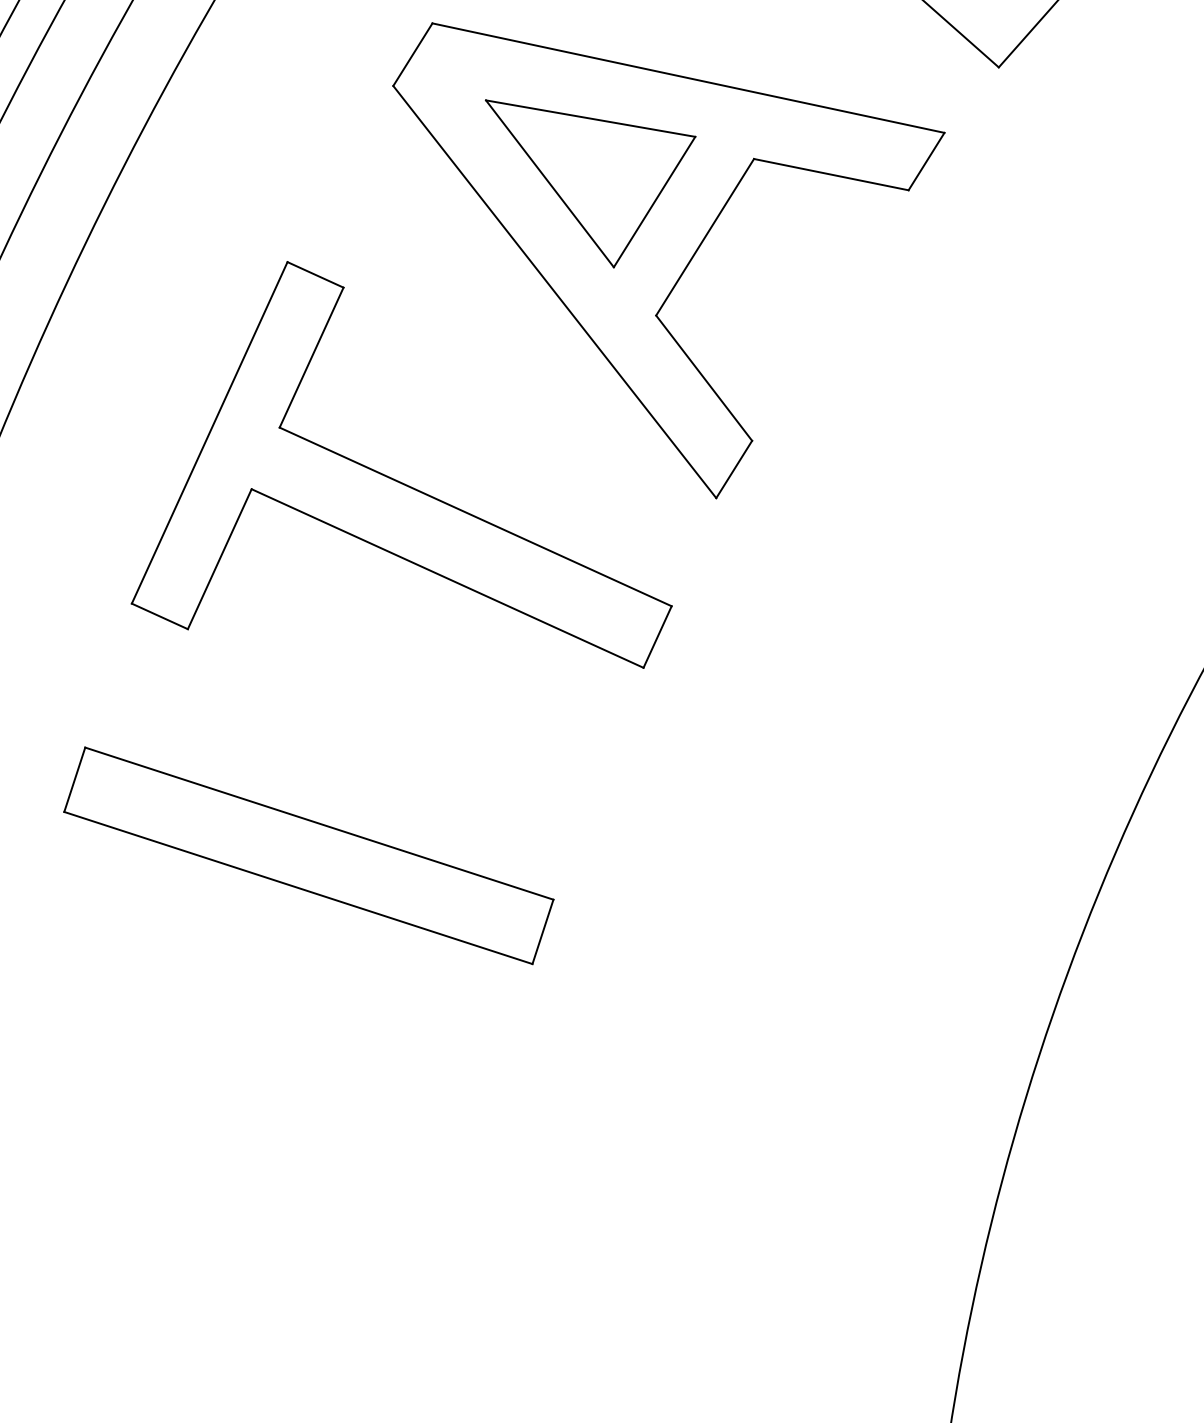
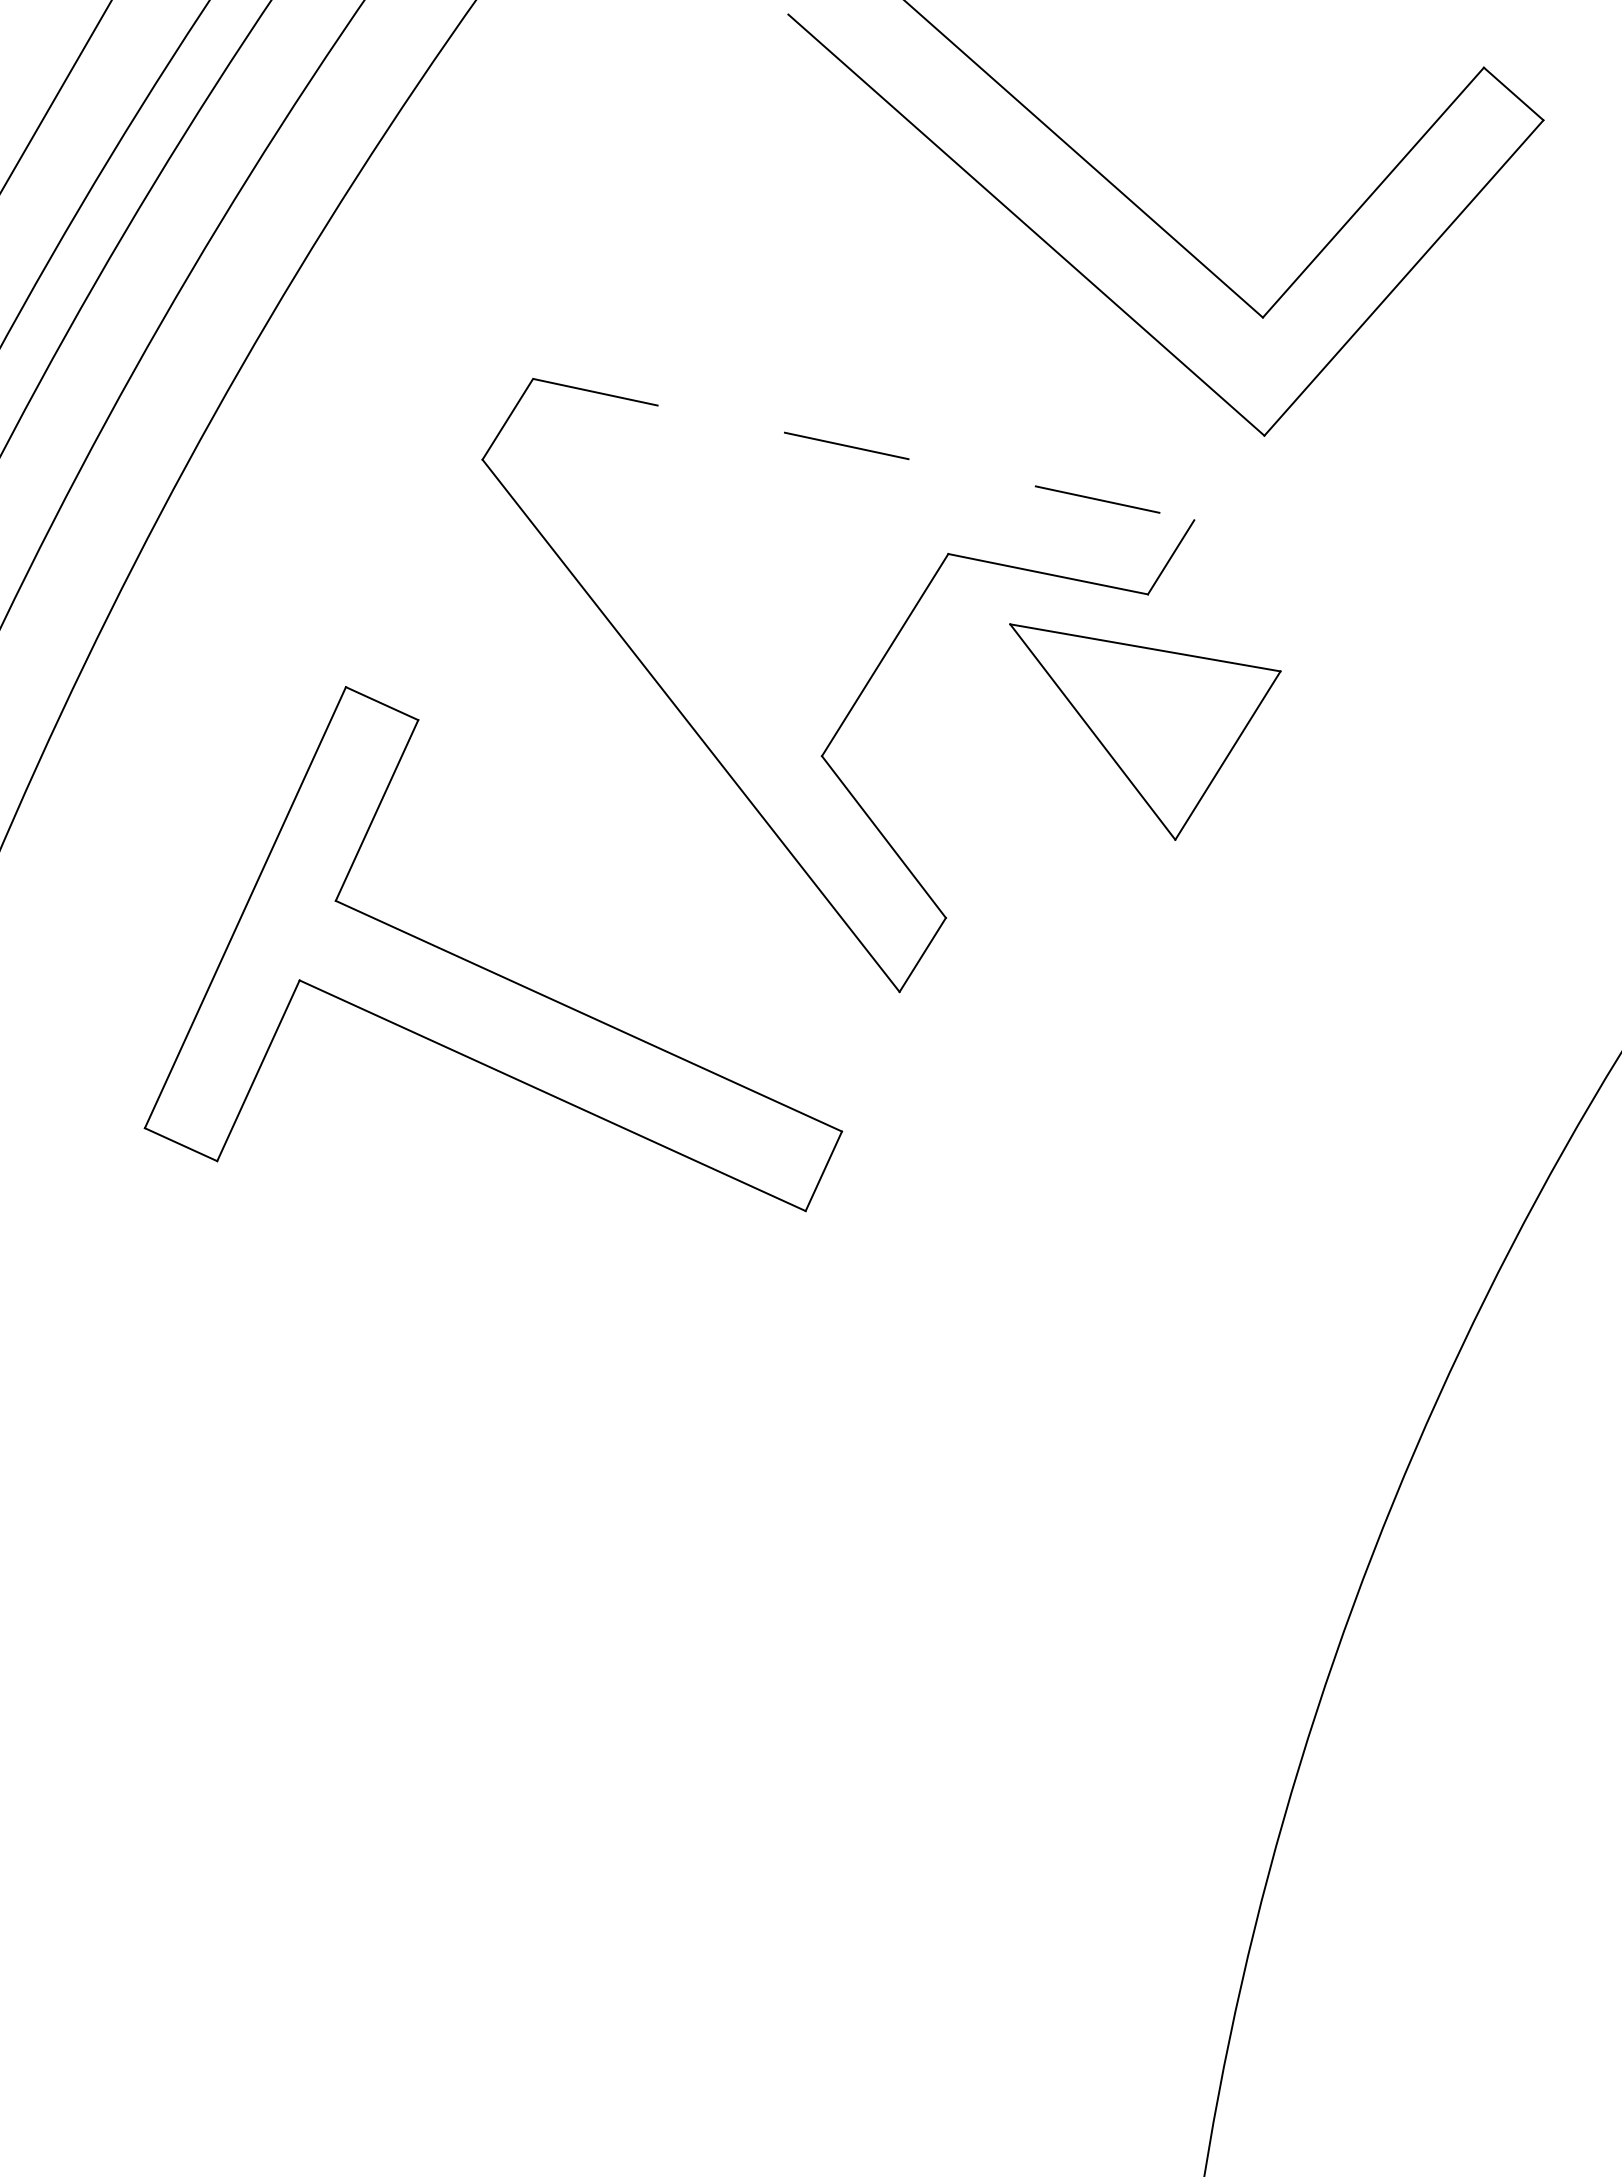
line: (689, 78) -> (864, 449), solid -> dashed
part: (590, 183) -> (1145, 731), moved
part: (308, 855) -> (373, 1453), removed

